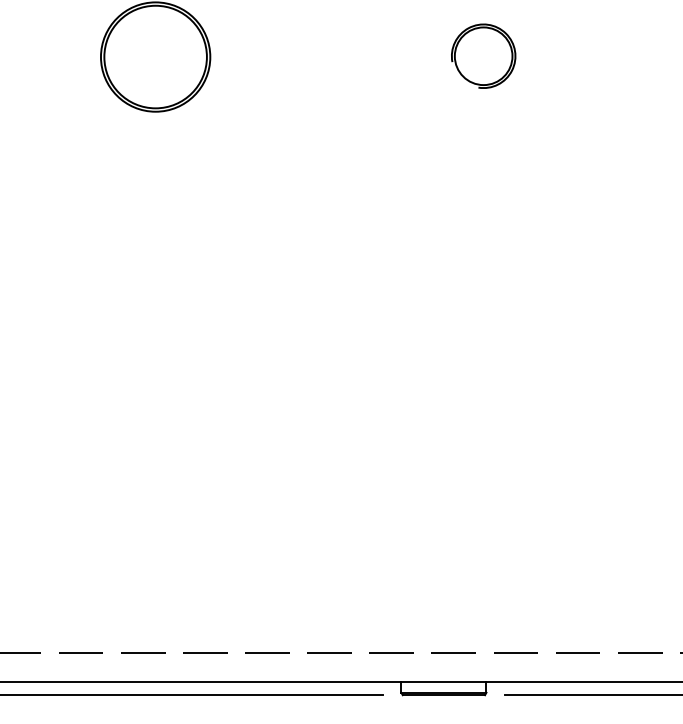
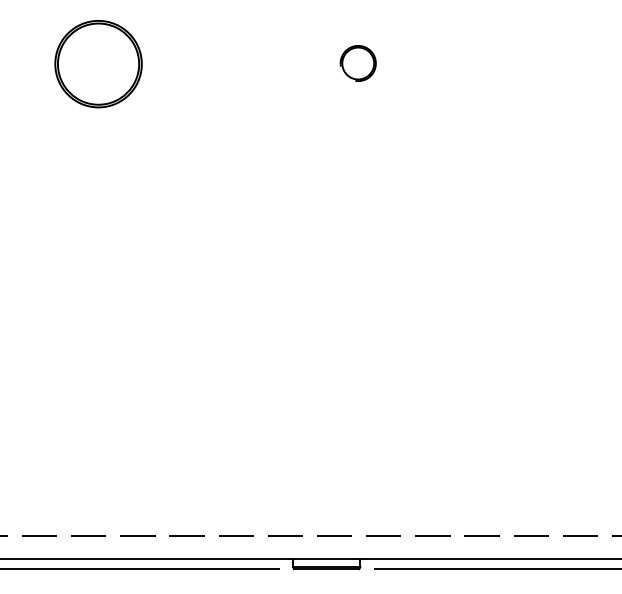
part: (484, 56) -> (358, 63), size x0.7

